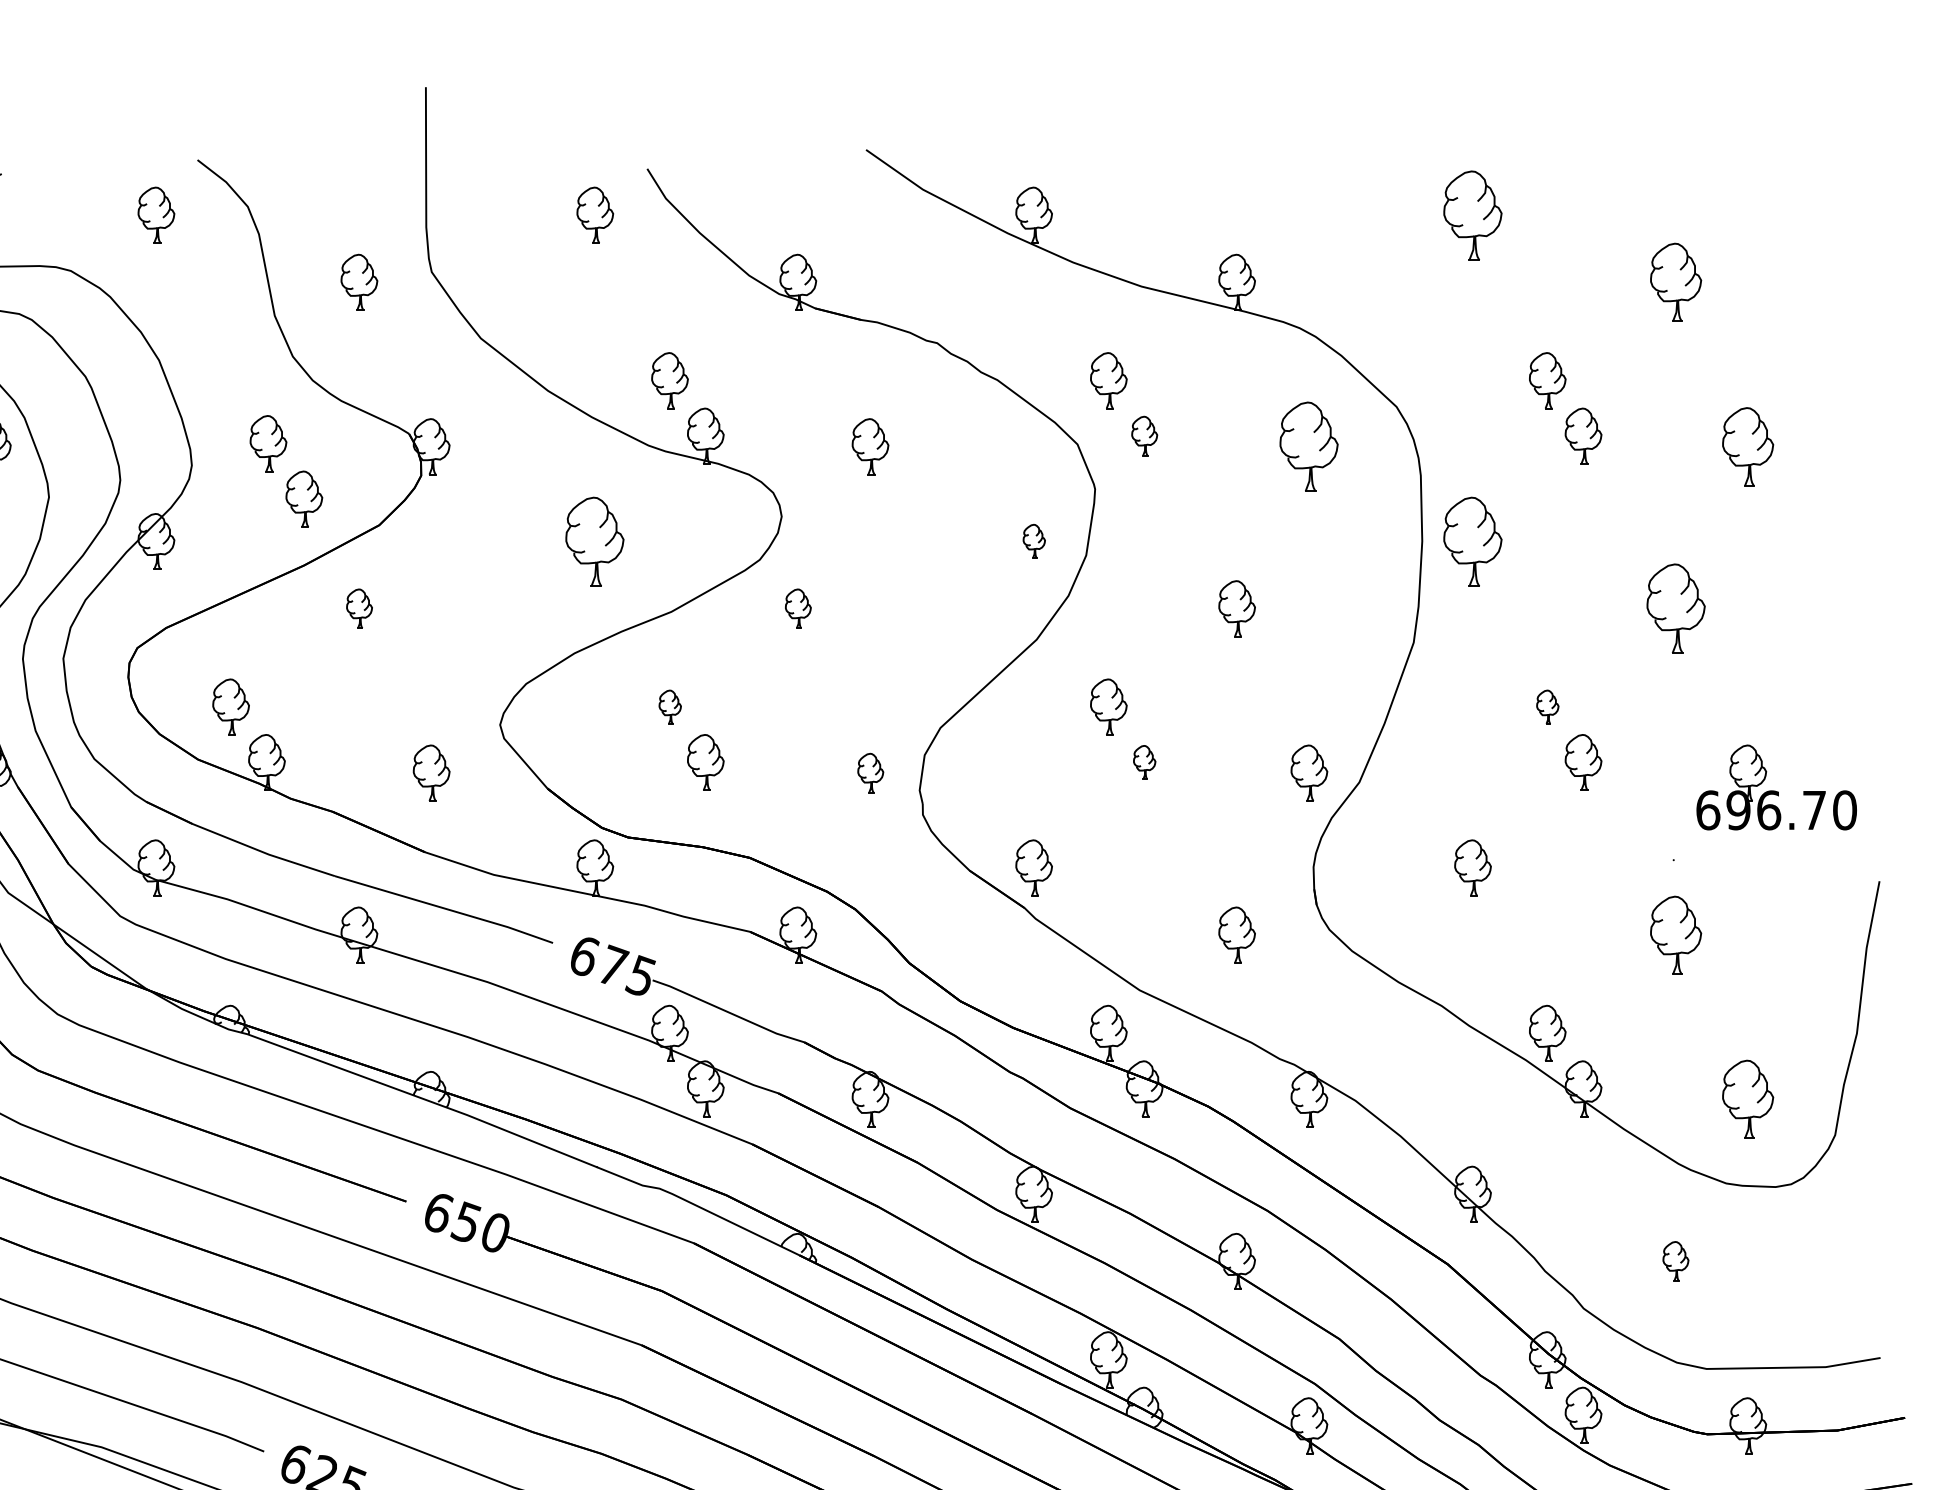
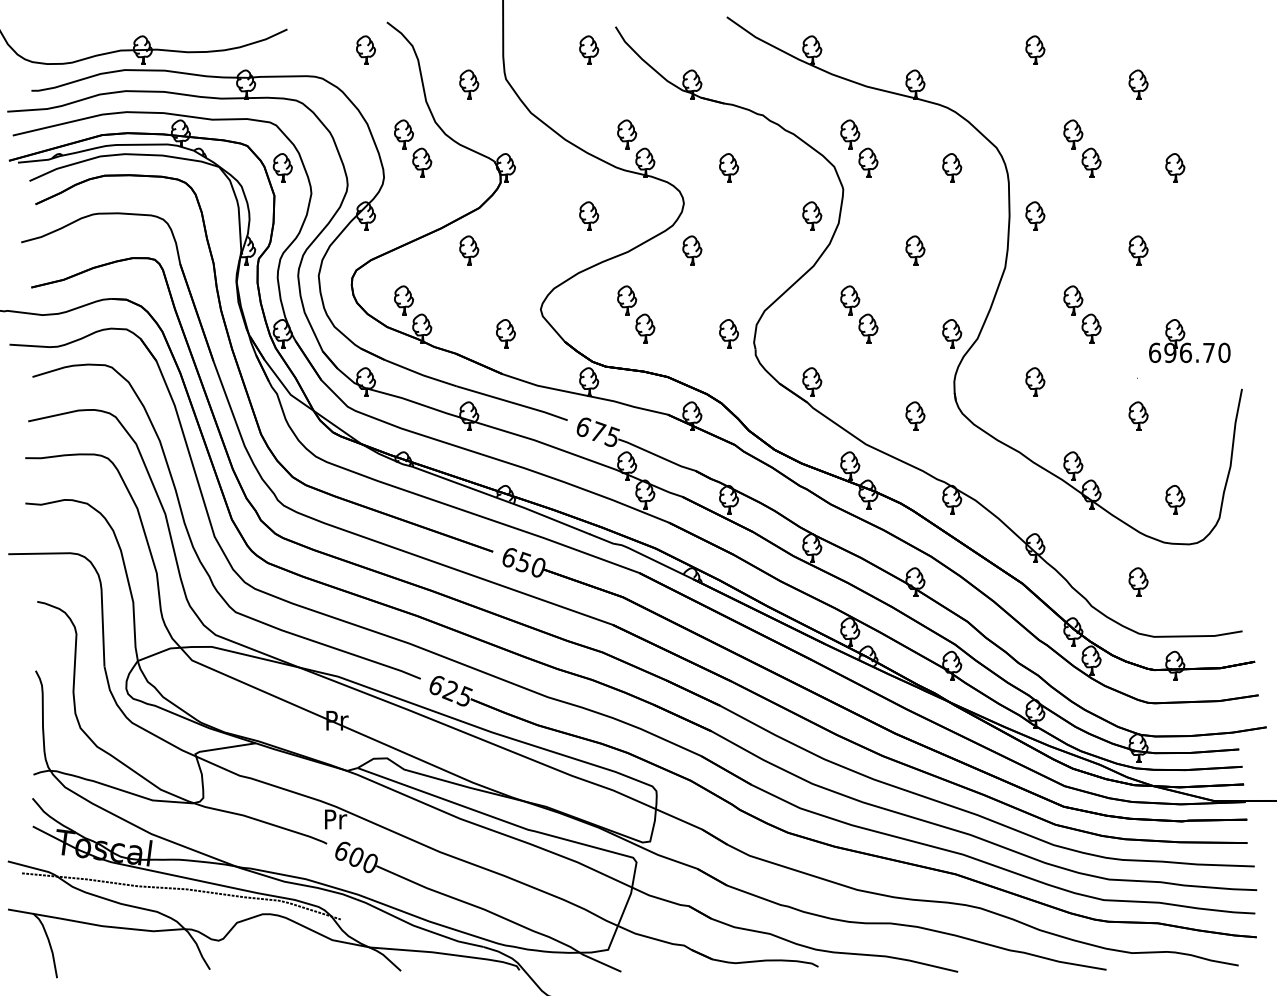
part: (1473, 213) -> (1035, 49), size x0.62
part: (1675, 282) -> (1138, 84), size x0.71
part: (1144, 435) -> (868, 162), size x1.43
part: (1309, 445) -> (952, 167), size x0.62
part: (1748, 445) -> (1175, 167), size x0.71
part: (287, 471) -> (413, 148), moved
part: (595, 540) -> (589, 215), size x0.62
part: (1034, 540) -> (812, 215), size x1.67
part: (1473, 540) -> (1035, 215), size x0.62
part: (359, 608) -> (469, 250), size x1.43
part: (798, 608) -> (692, 250), size x1.43
part: (1675, 608) -> (1138, 250), size x0.62
part: (670, 707) -> (627, 300), size x1.67
part: (1547, 707) -> (1073, 300), size x1.67
part: (1144, 762) -> (868, 328), size x1.67
part: (871, 772) -> (729, 333), size x1.43
part: (1675, 933) -> (1138, 415), size x0.71
part: (1748, 1098) -> (1175, 499), size x0.71
part: (1675, 1260) -> (1138, 581), size x1.43

